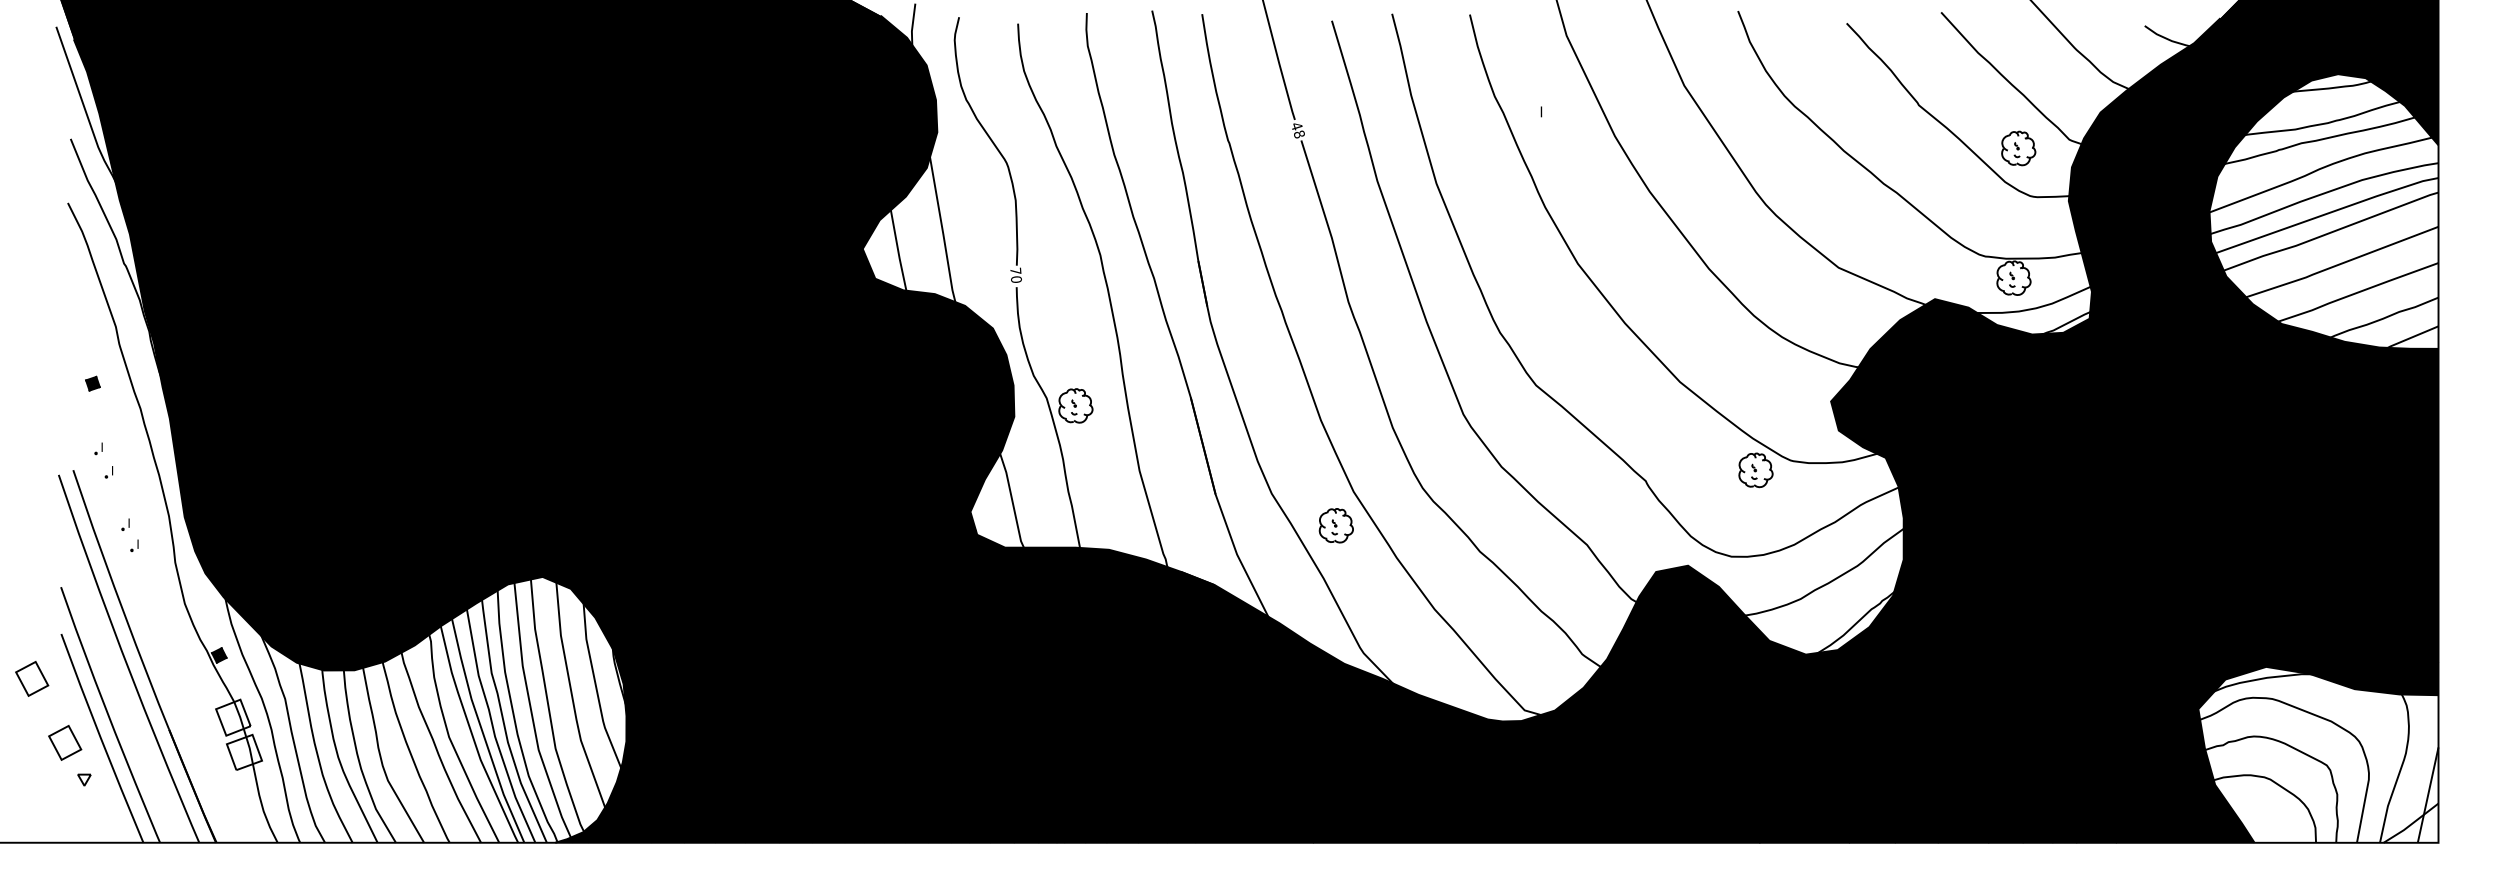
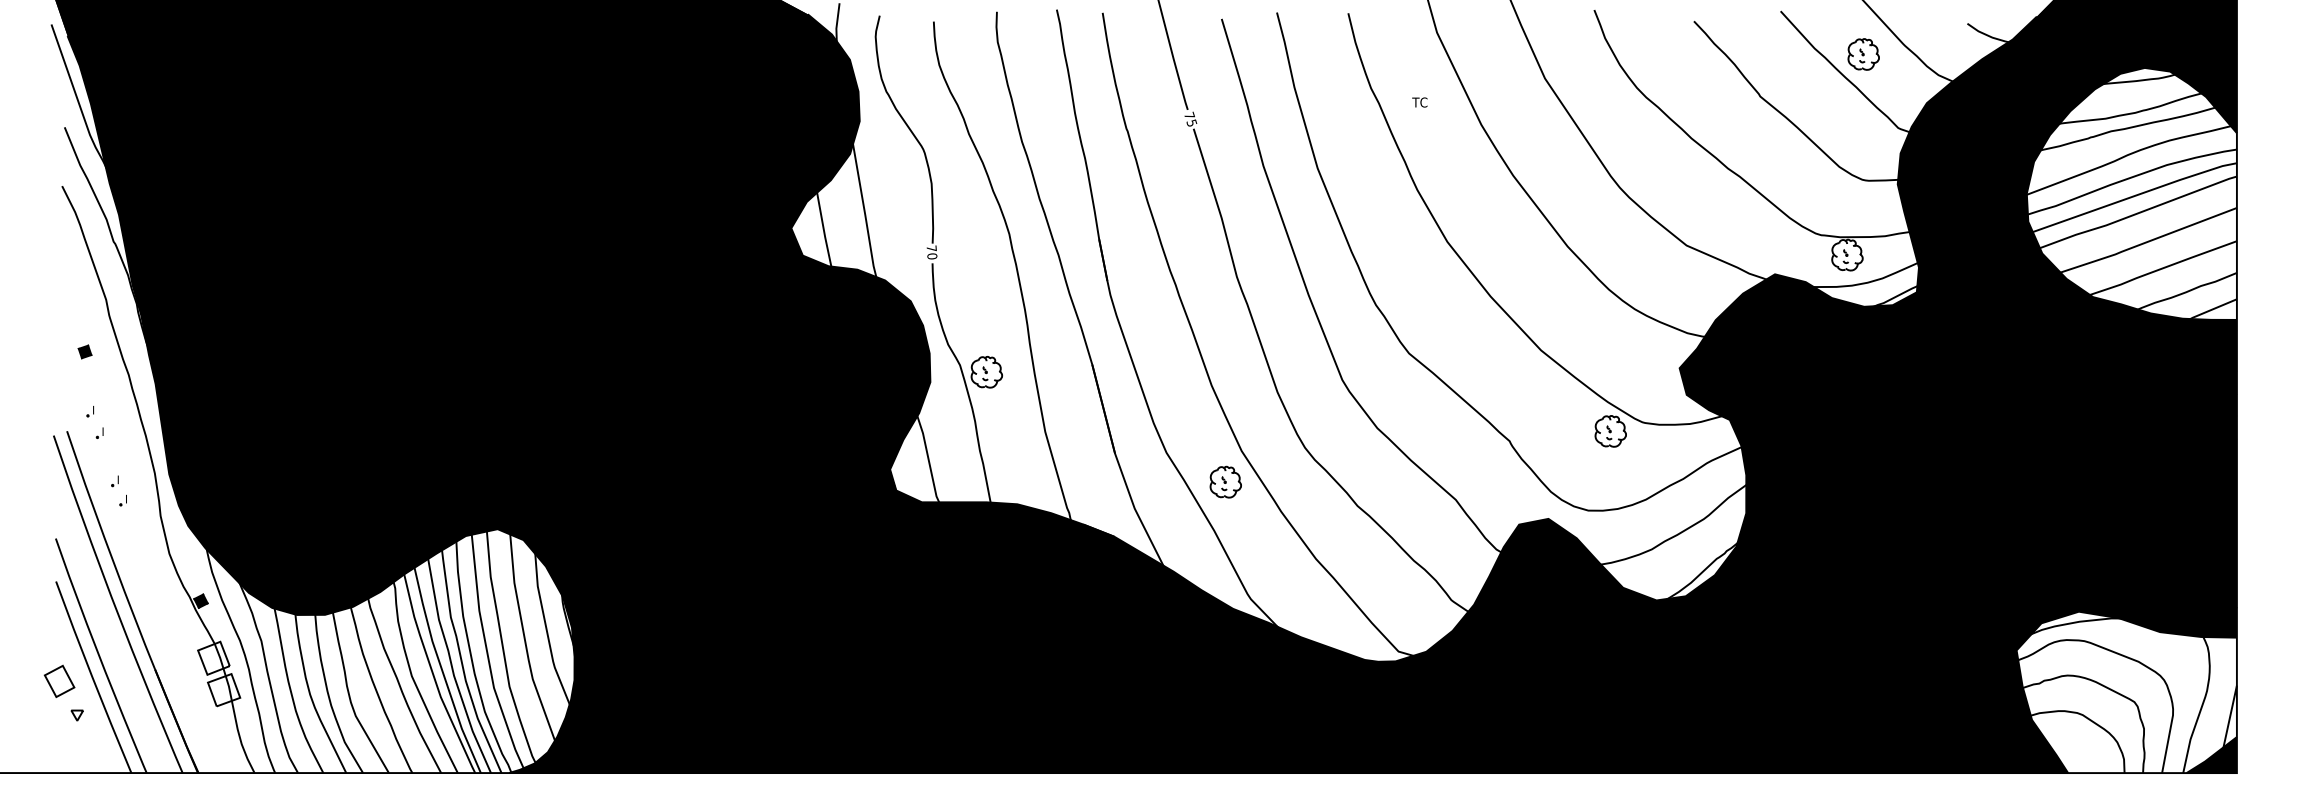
text: (1547, 111) -> (1419, 102), I -> TC
text: (1298, 130) -> (1191, 119), 48 -> 75
part: (2018, 148) -> (1863, 54), moved
part: (32, 678) -> (29, 622), removed
fill: (2410, 822) -> (2211, 754), added

